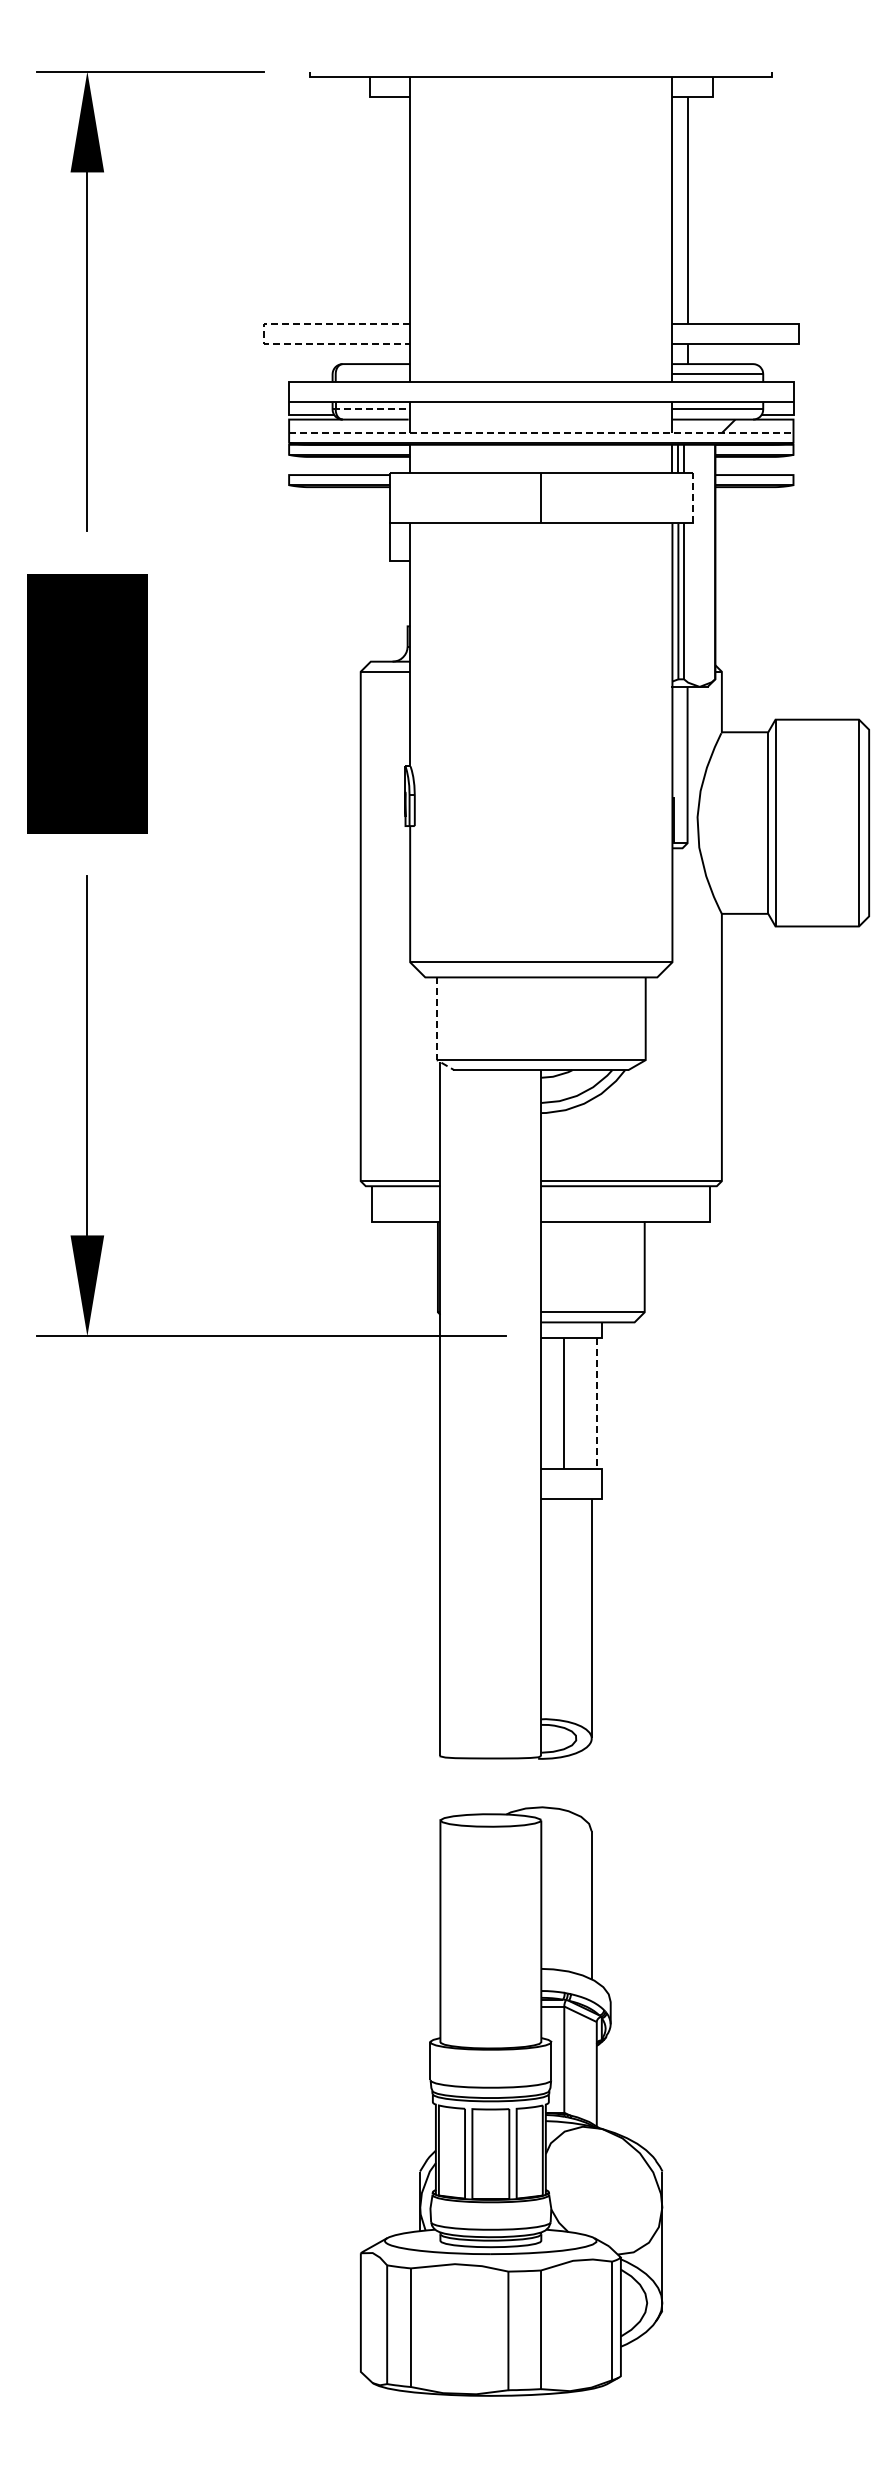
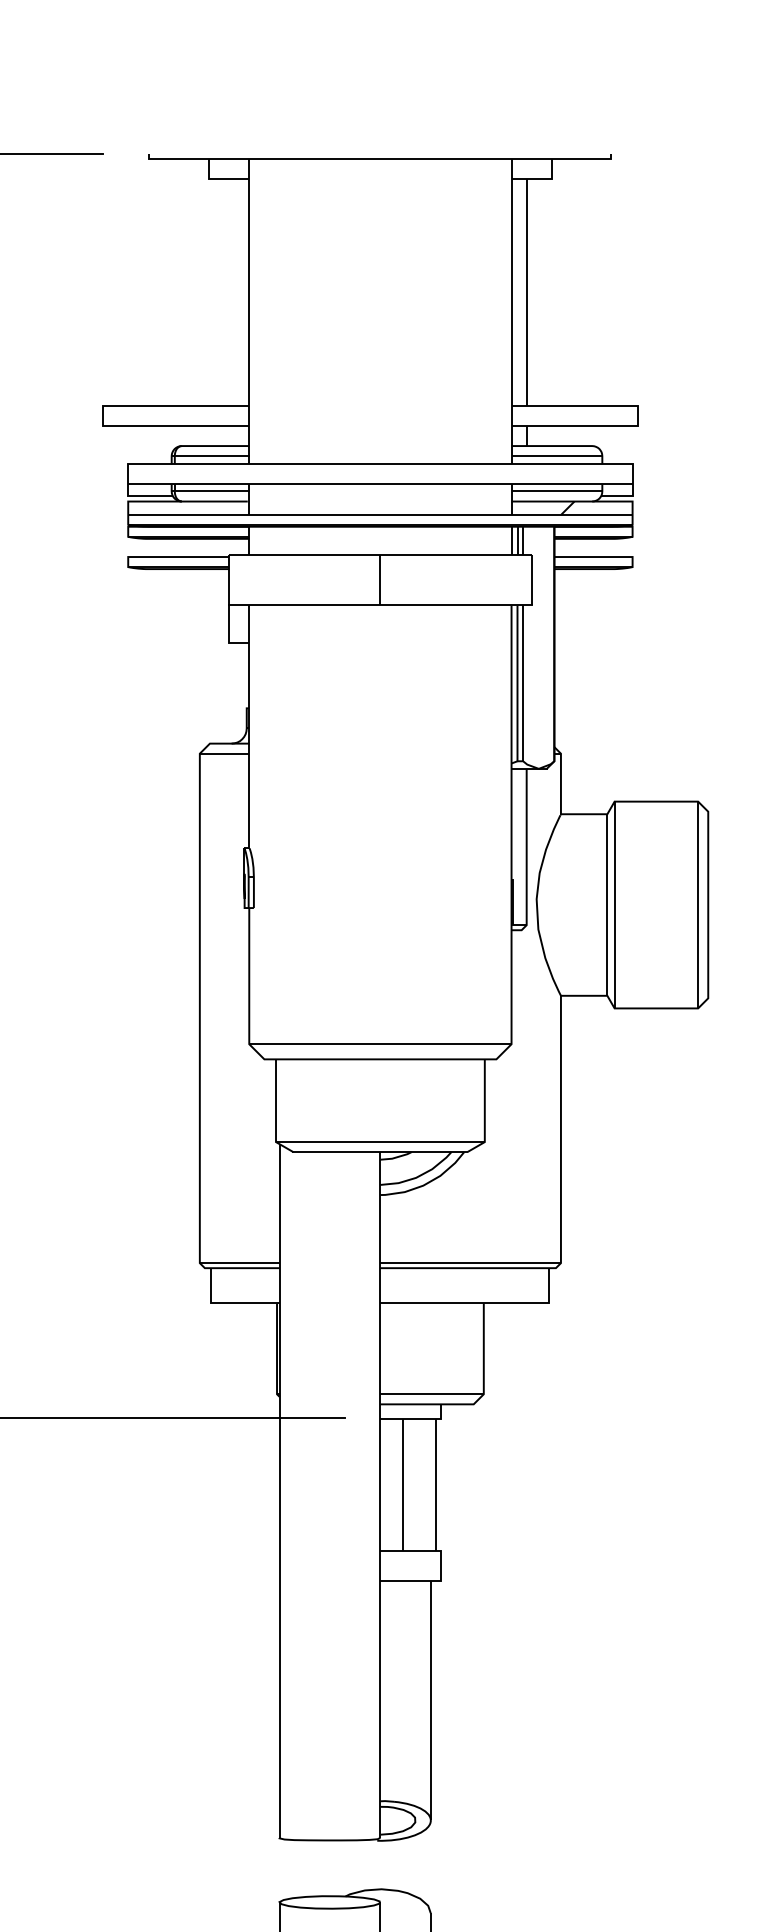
line: (263, 334) -> (102, 416), dashed -> solid
line: (371, 374) -> (210, 456), added
line: (371, 409) -> (210, 491), dashed -> solid
line: (541, 432) -> (380, 514), dashed -> solid
line: (692, 497) -> (531, 579), dashed -> solid
line: (436, 1030) -> (275, 1112), dashed -> solid
line: (596, 1403) -> (435, 1485), dashed -> solid

